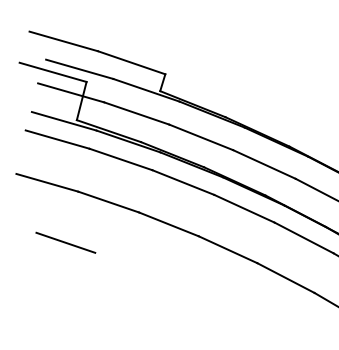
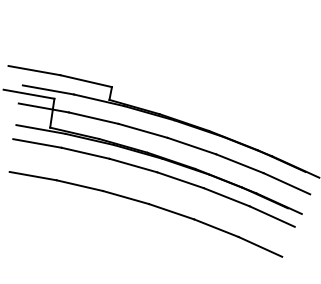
line: (66, 242) -> (51, 218), removed

